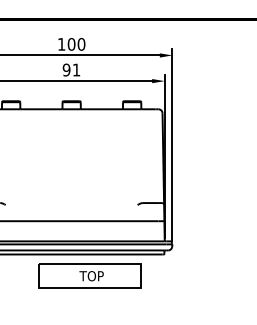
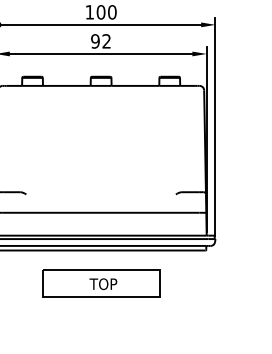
text: (76, 69) -> (106, 40), 91 -> 92
part: (89, 275) -> (100, 283), moved

